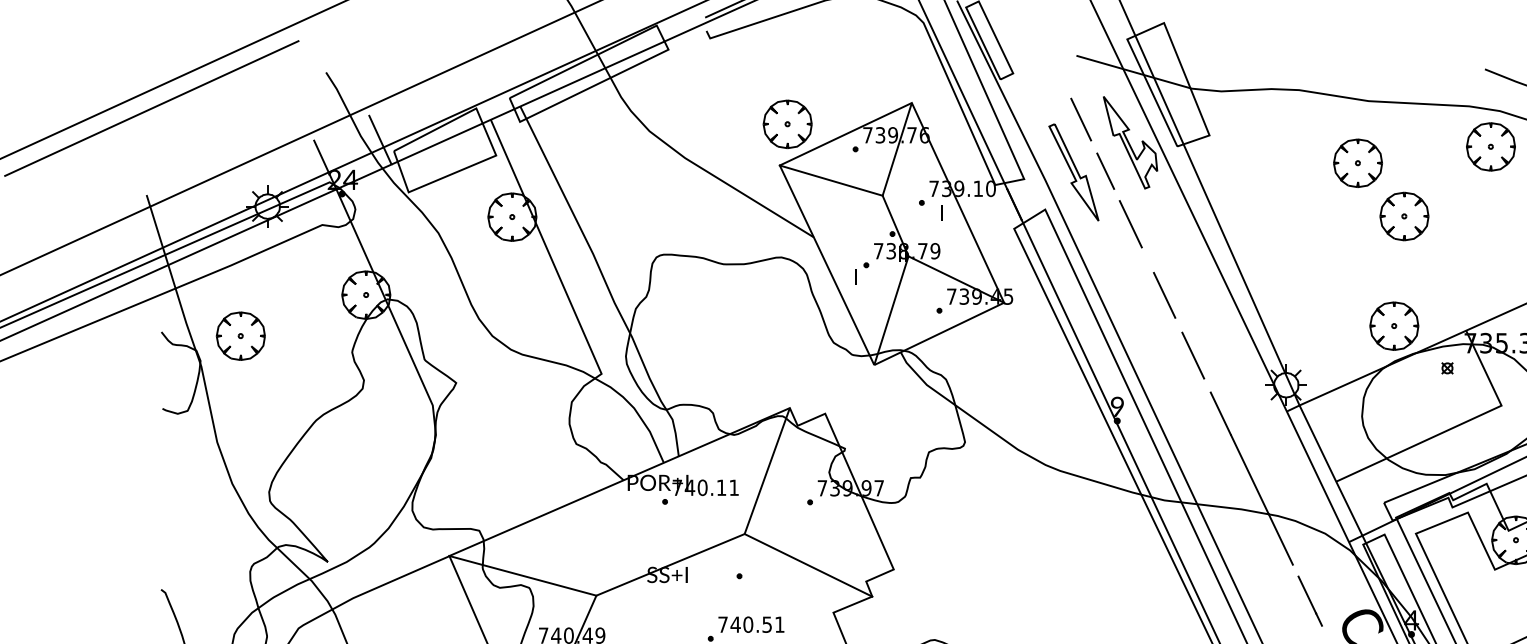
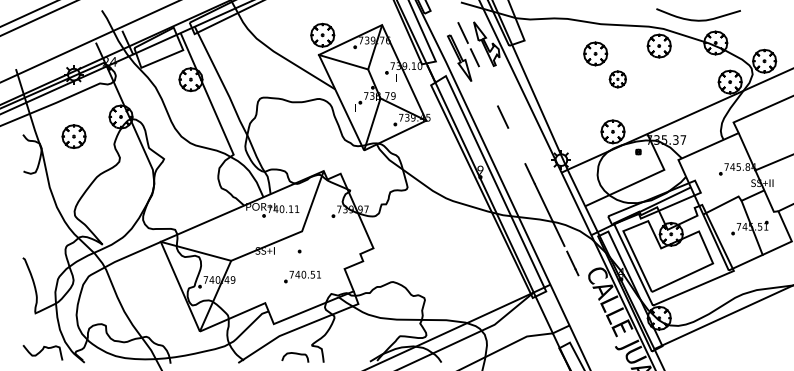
part: (1403, 216) -> (617, 79), size x0.7
line: (1129, 225) -> (486, 83), removed
part: (239, 335) -> (73, 136), moved
line: (1192, 354) -> (516, 145), removed
line: (808, 565) -> (332, 246), removed

